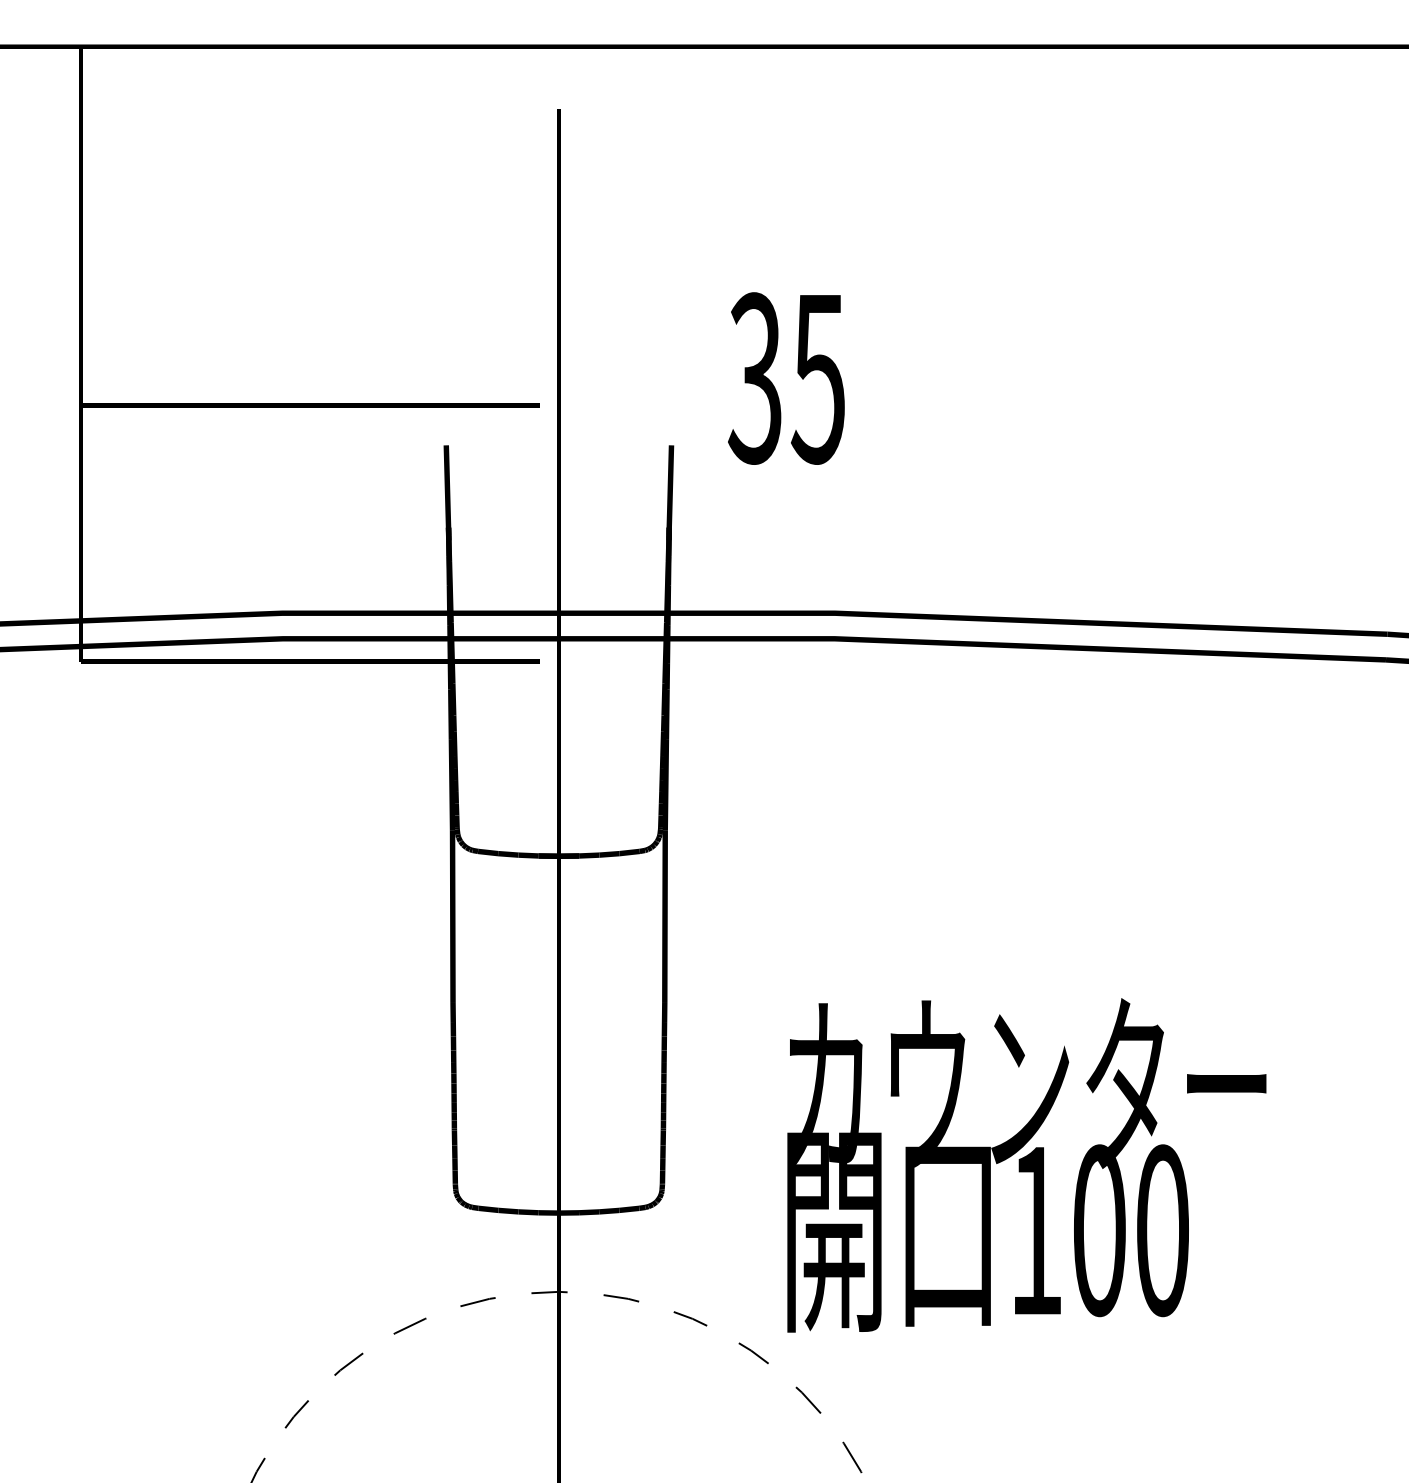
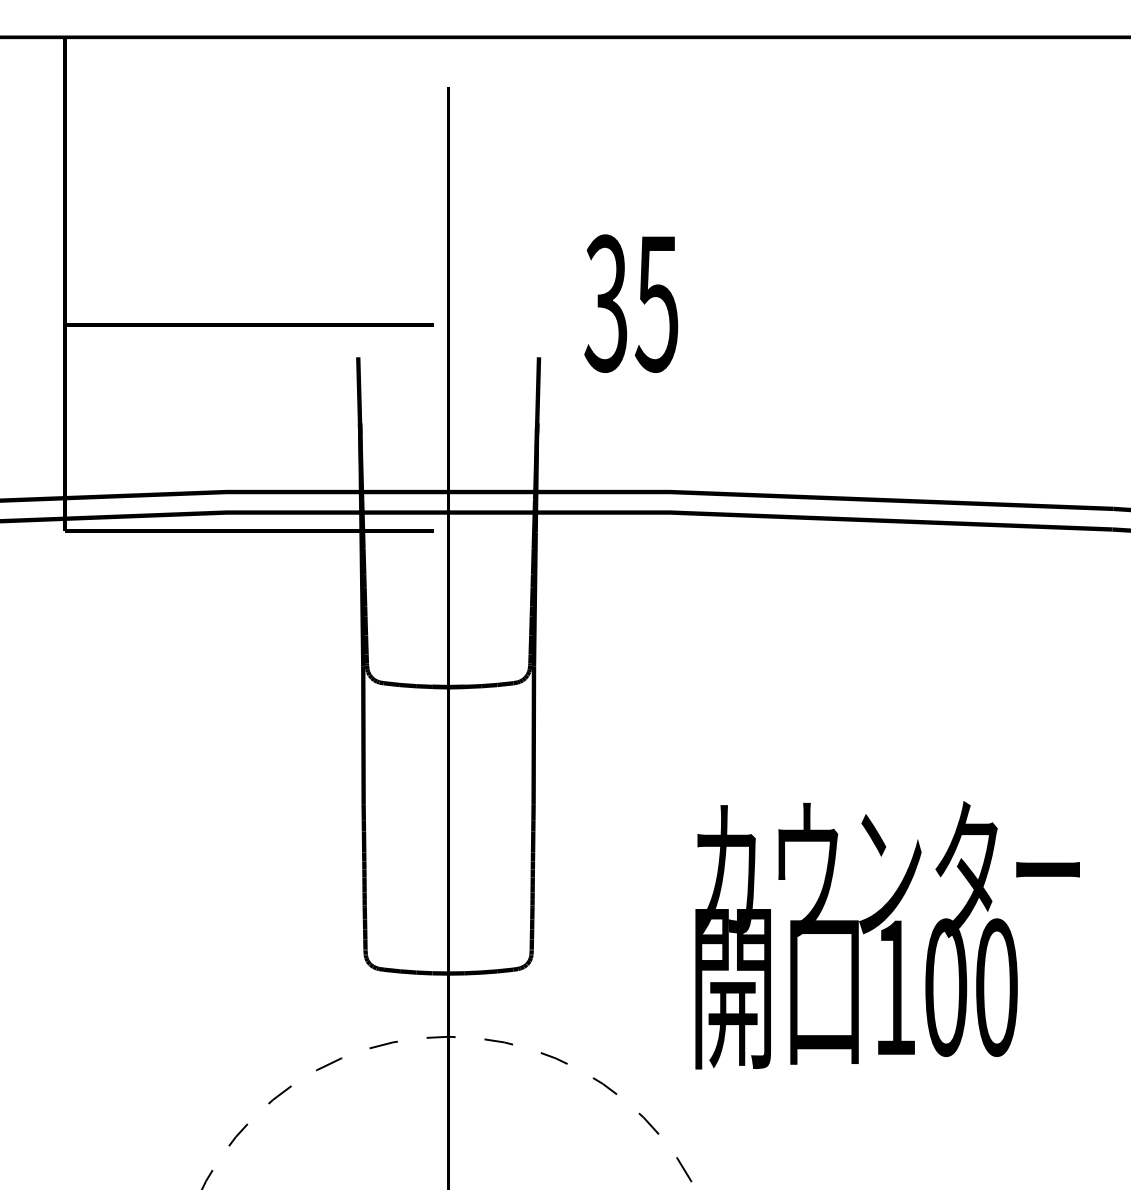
text: (1026, 1165) -> (887, 935), moved

